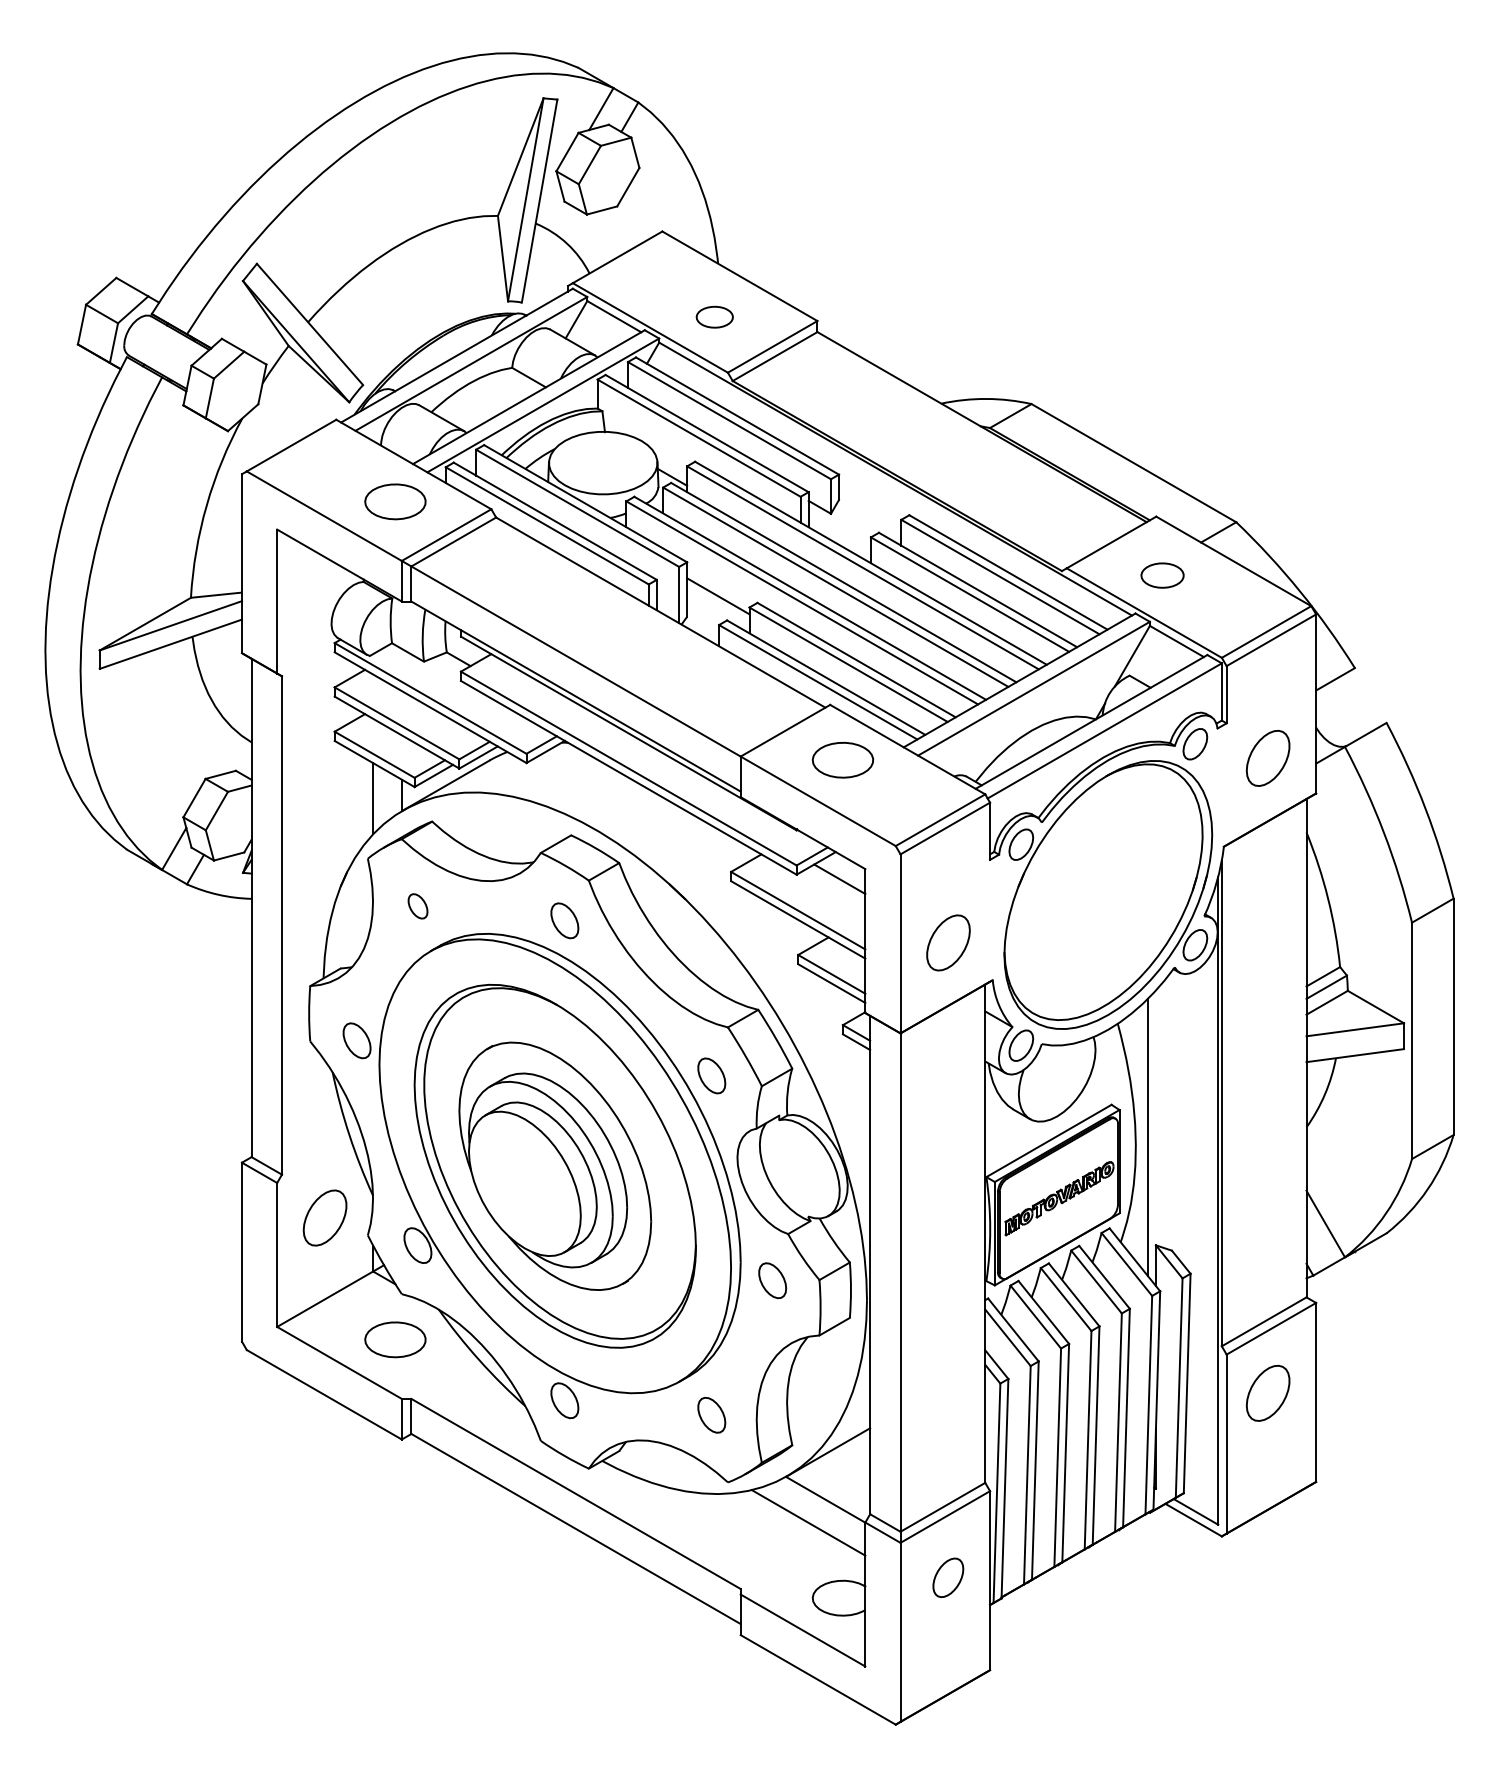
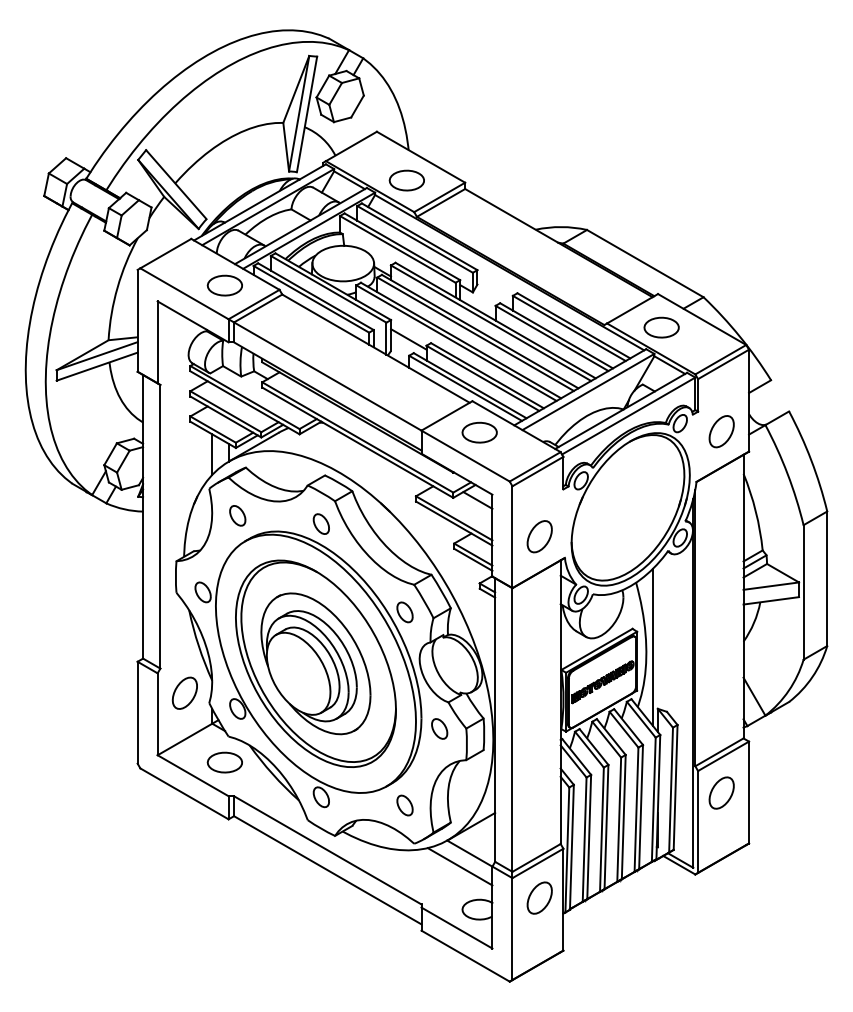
part: (714, 317) -> (406, 180), size x1.67
part: (1162, 575) -> (661, 327), size x1.43
part: (417, 905) -> (237, 515), size x1.43
part: (948, 1576) -> (539, 897), size x1.43

